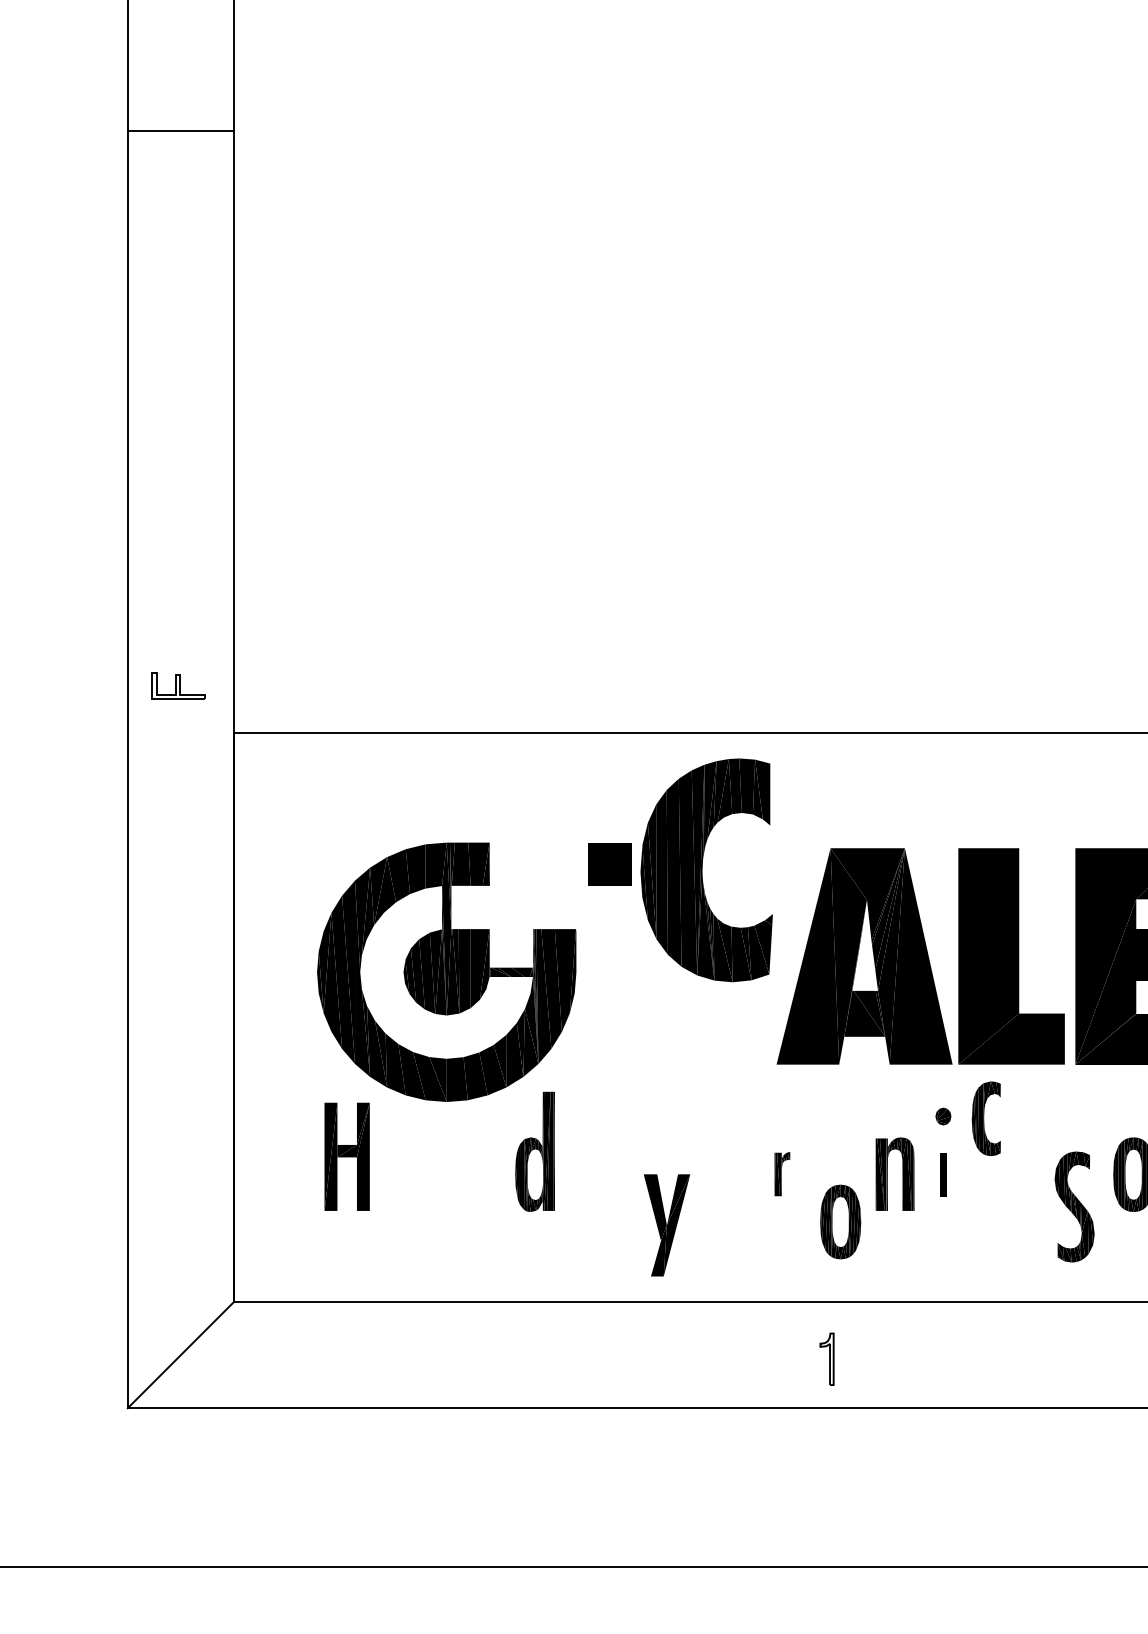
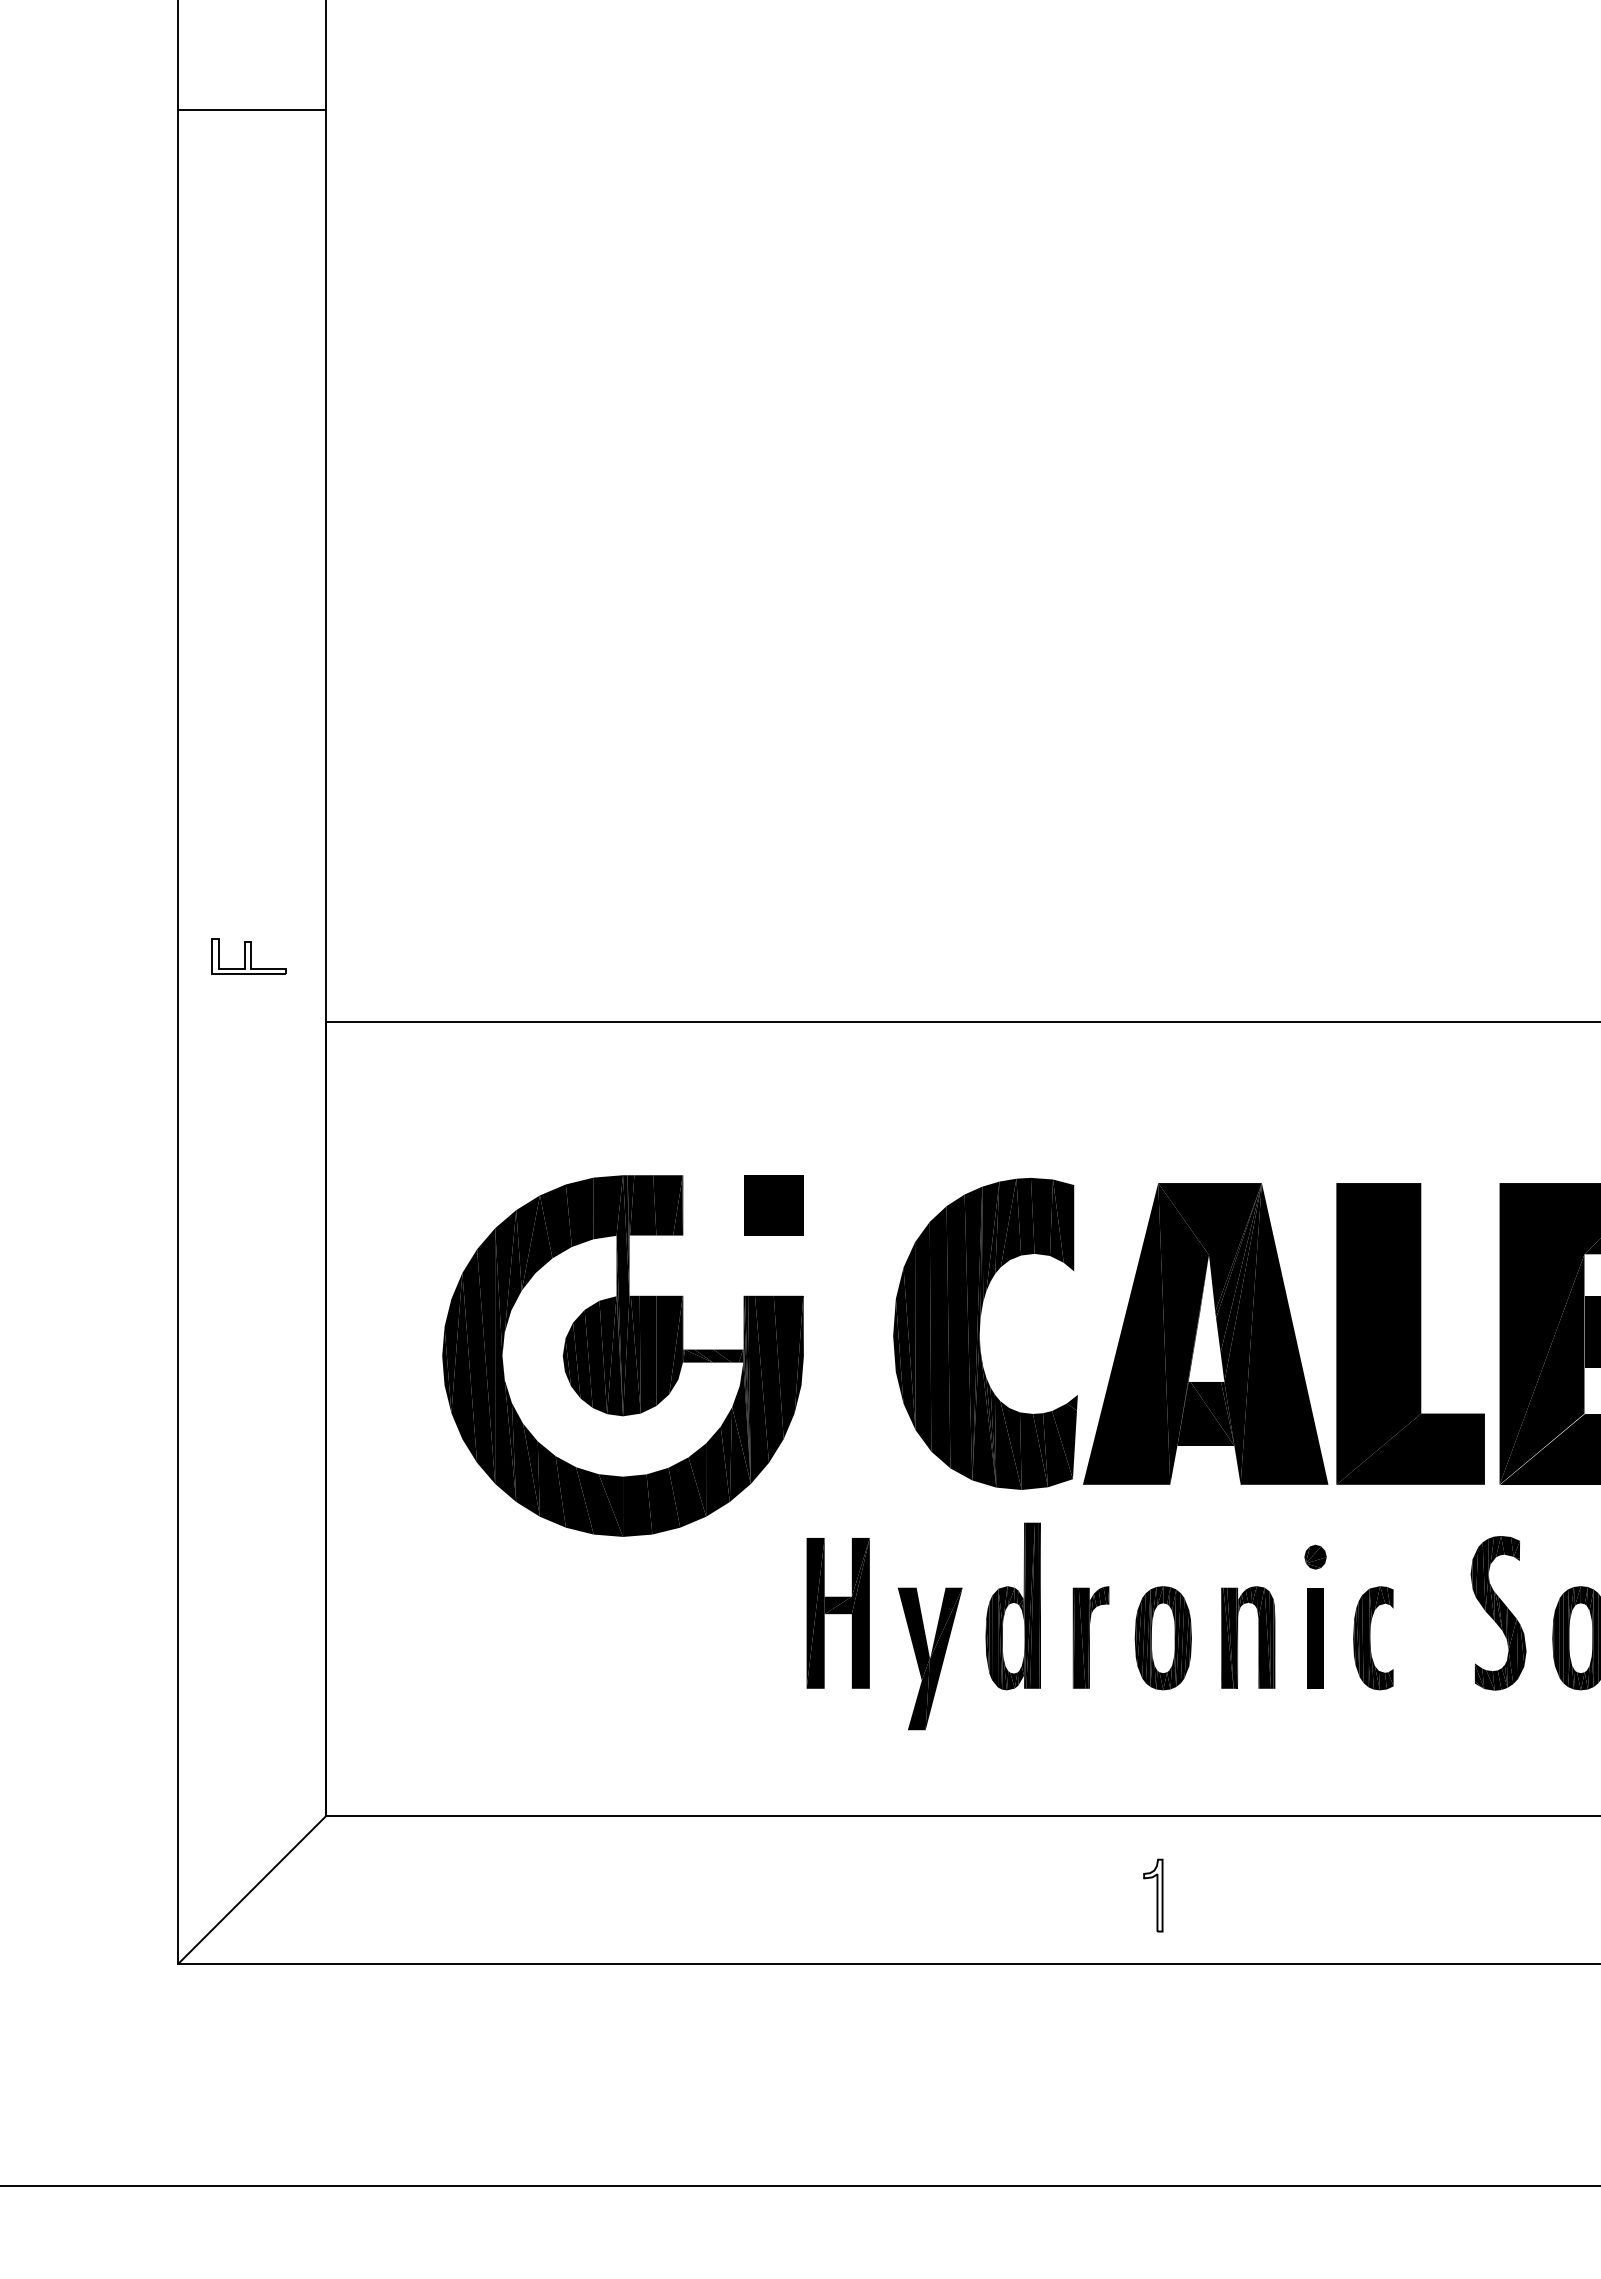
line: (180, 130) -> (252, 110), moved
part: (609, 864) -> (773, 1205), moved
part: (706, 870) -> (985, 1333), moved
part: (986, 1118) -> (1373, 1638), moved
part: (534, 1151) -> (1012, 1606), moved
part: (346, 1156) -> (837, 1613), moved
part: (781, 1174) -> (1090, 1637), size x1.67
part: (943, 1174) -> (1315, 1638), size x1.67
part: (1074, 1207) -> (1498, 1613), moved
part: (840, 1222) -> (1162, 1638), moved
part: (667, 1225) -> (930, 1658), moved

